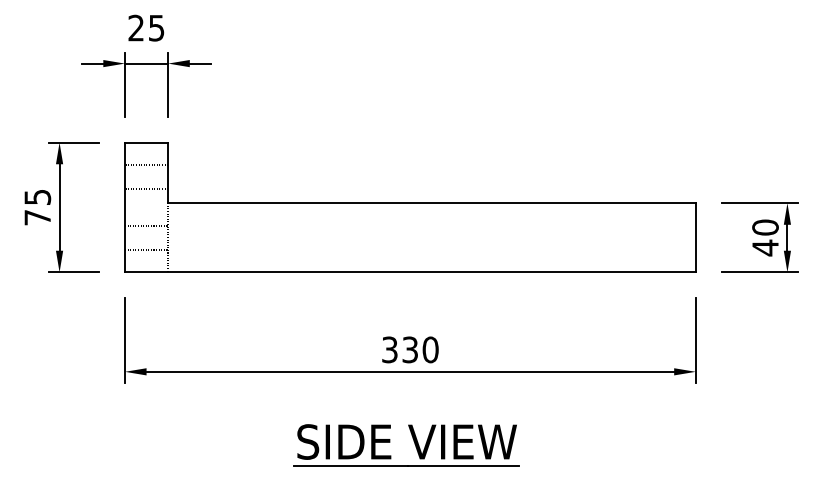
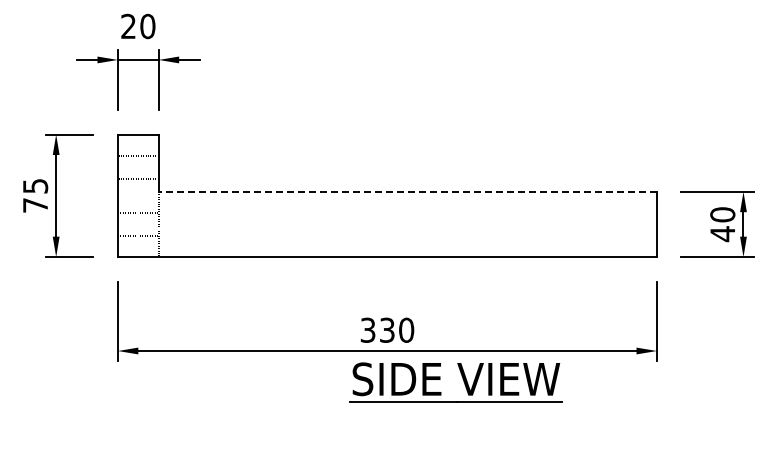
text: (156, 28) -> (147, 26), 25 -> 20
line: (431, 202) -> (407, 191), solid -> dashed
part: (413, 442) -> (462, 379), moved

